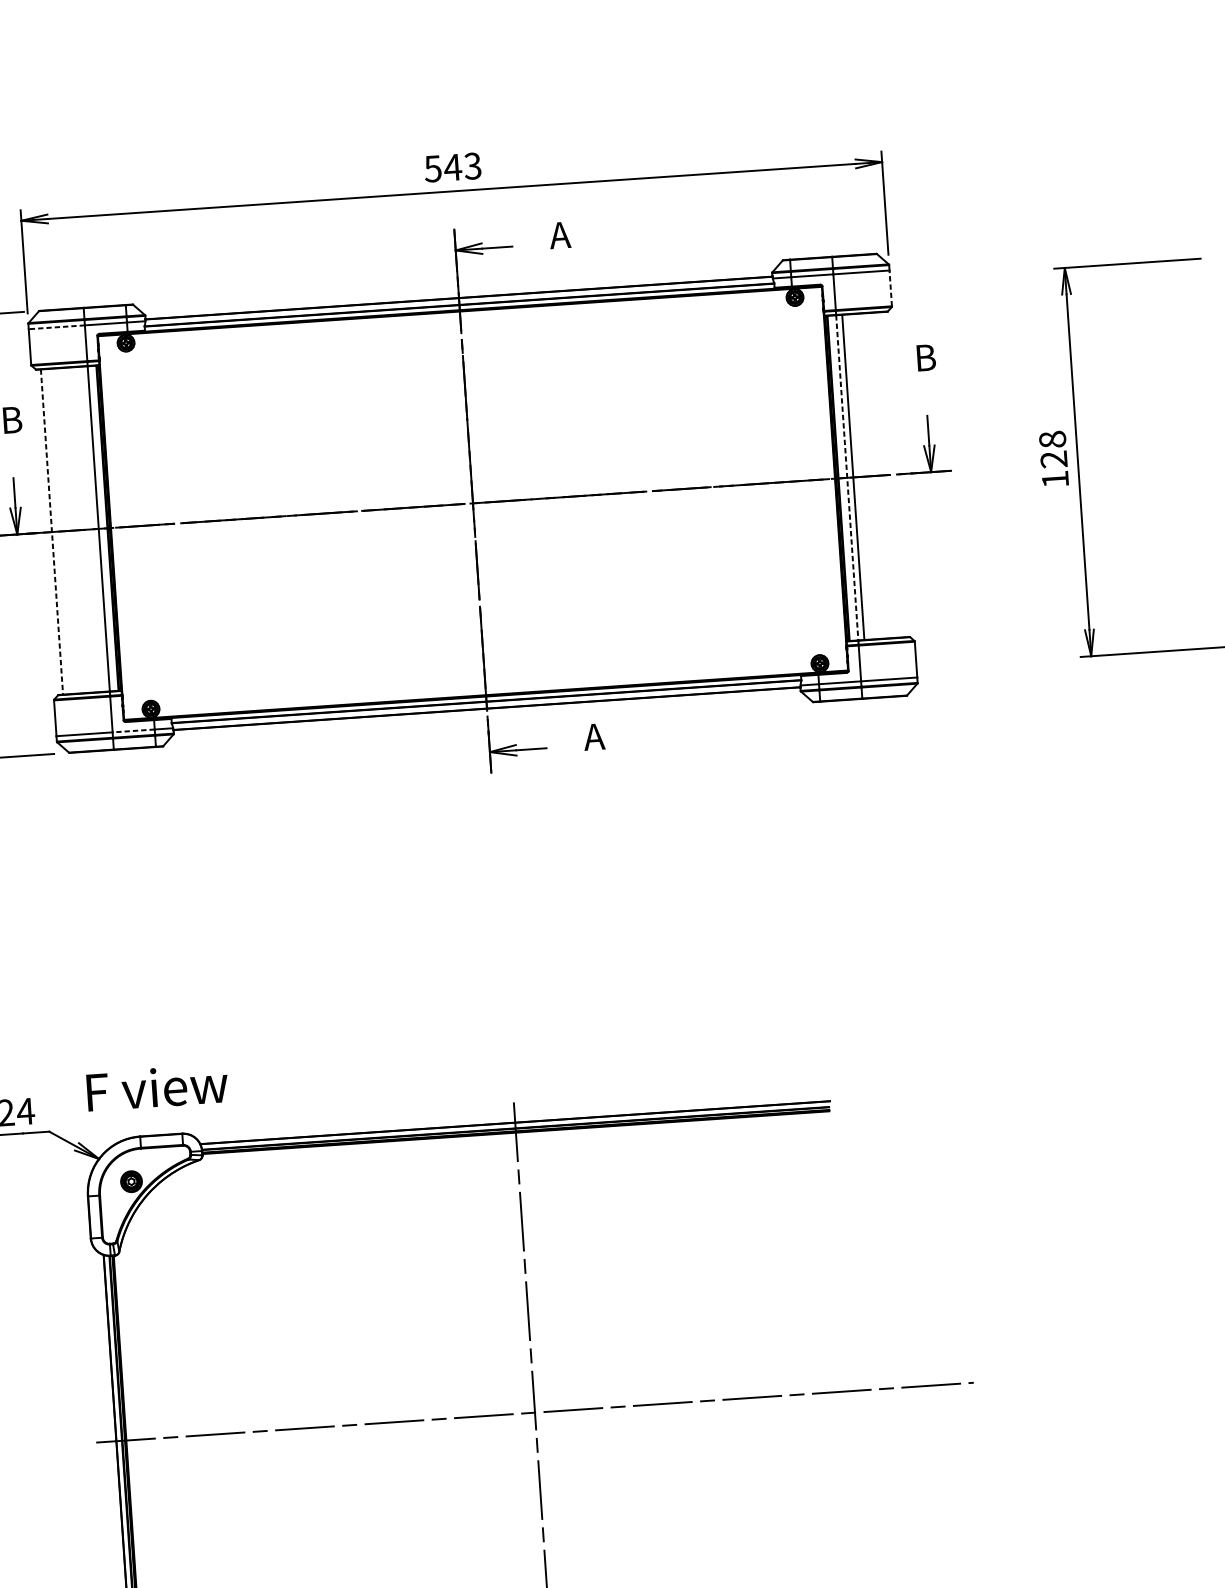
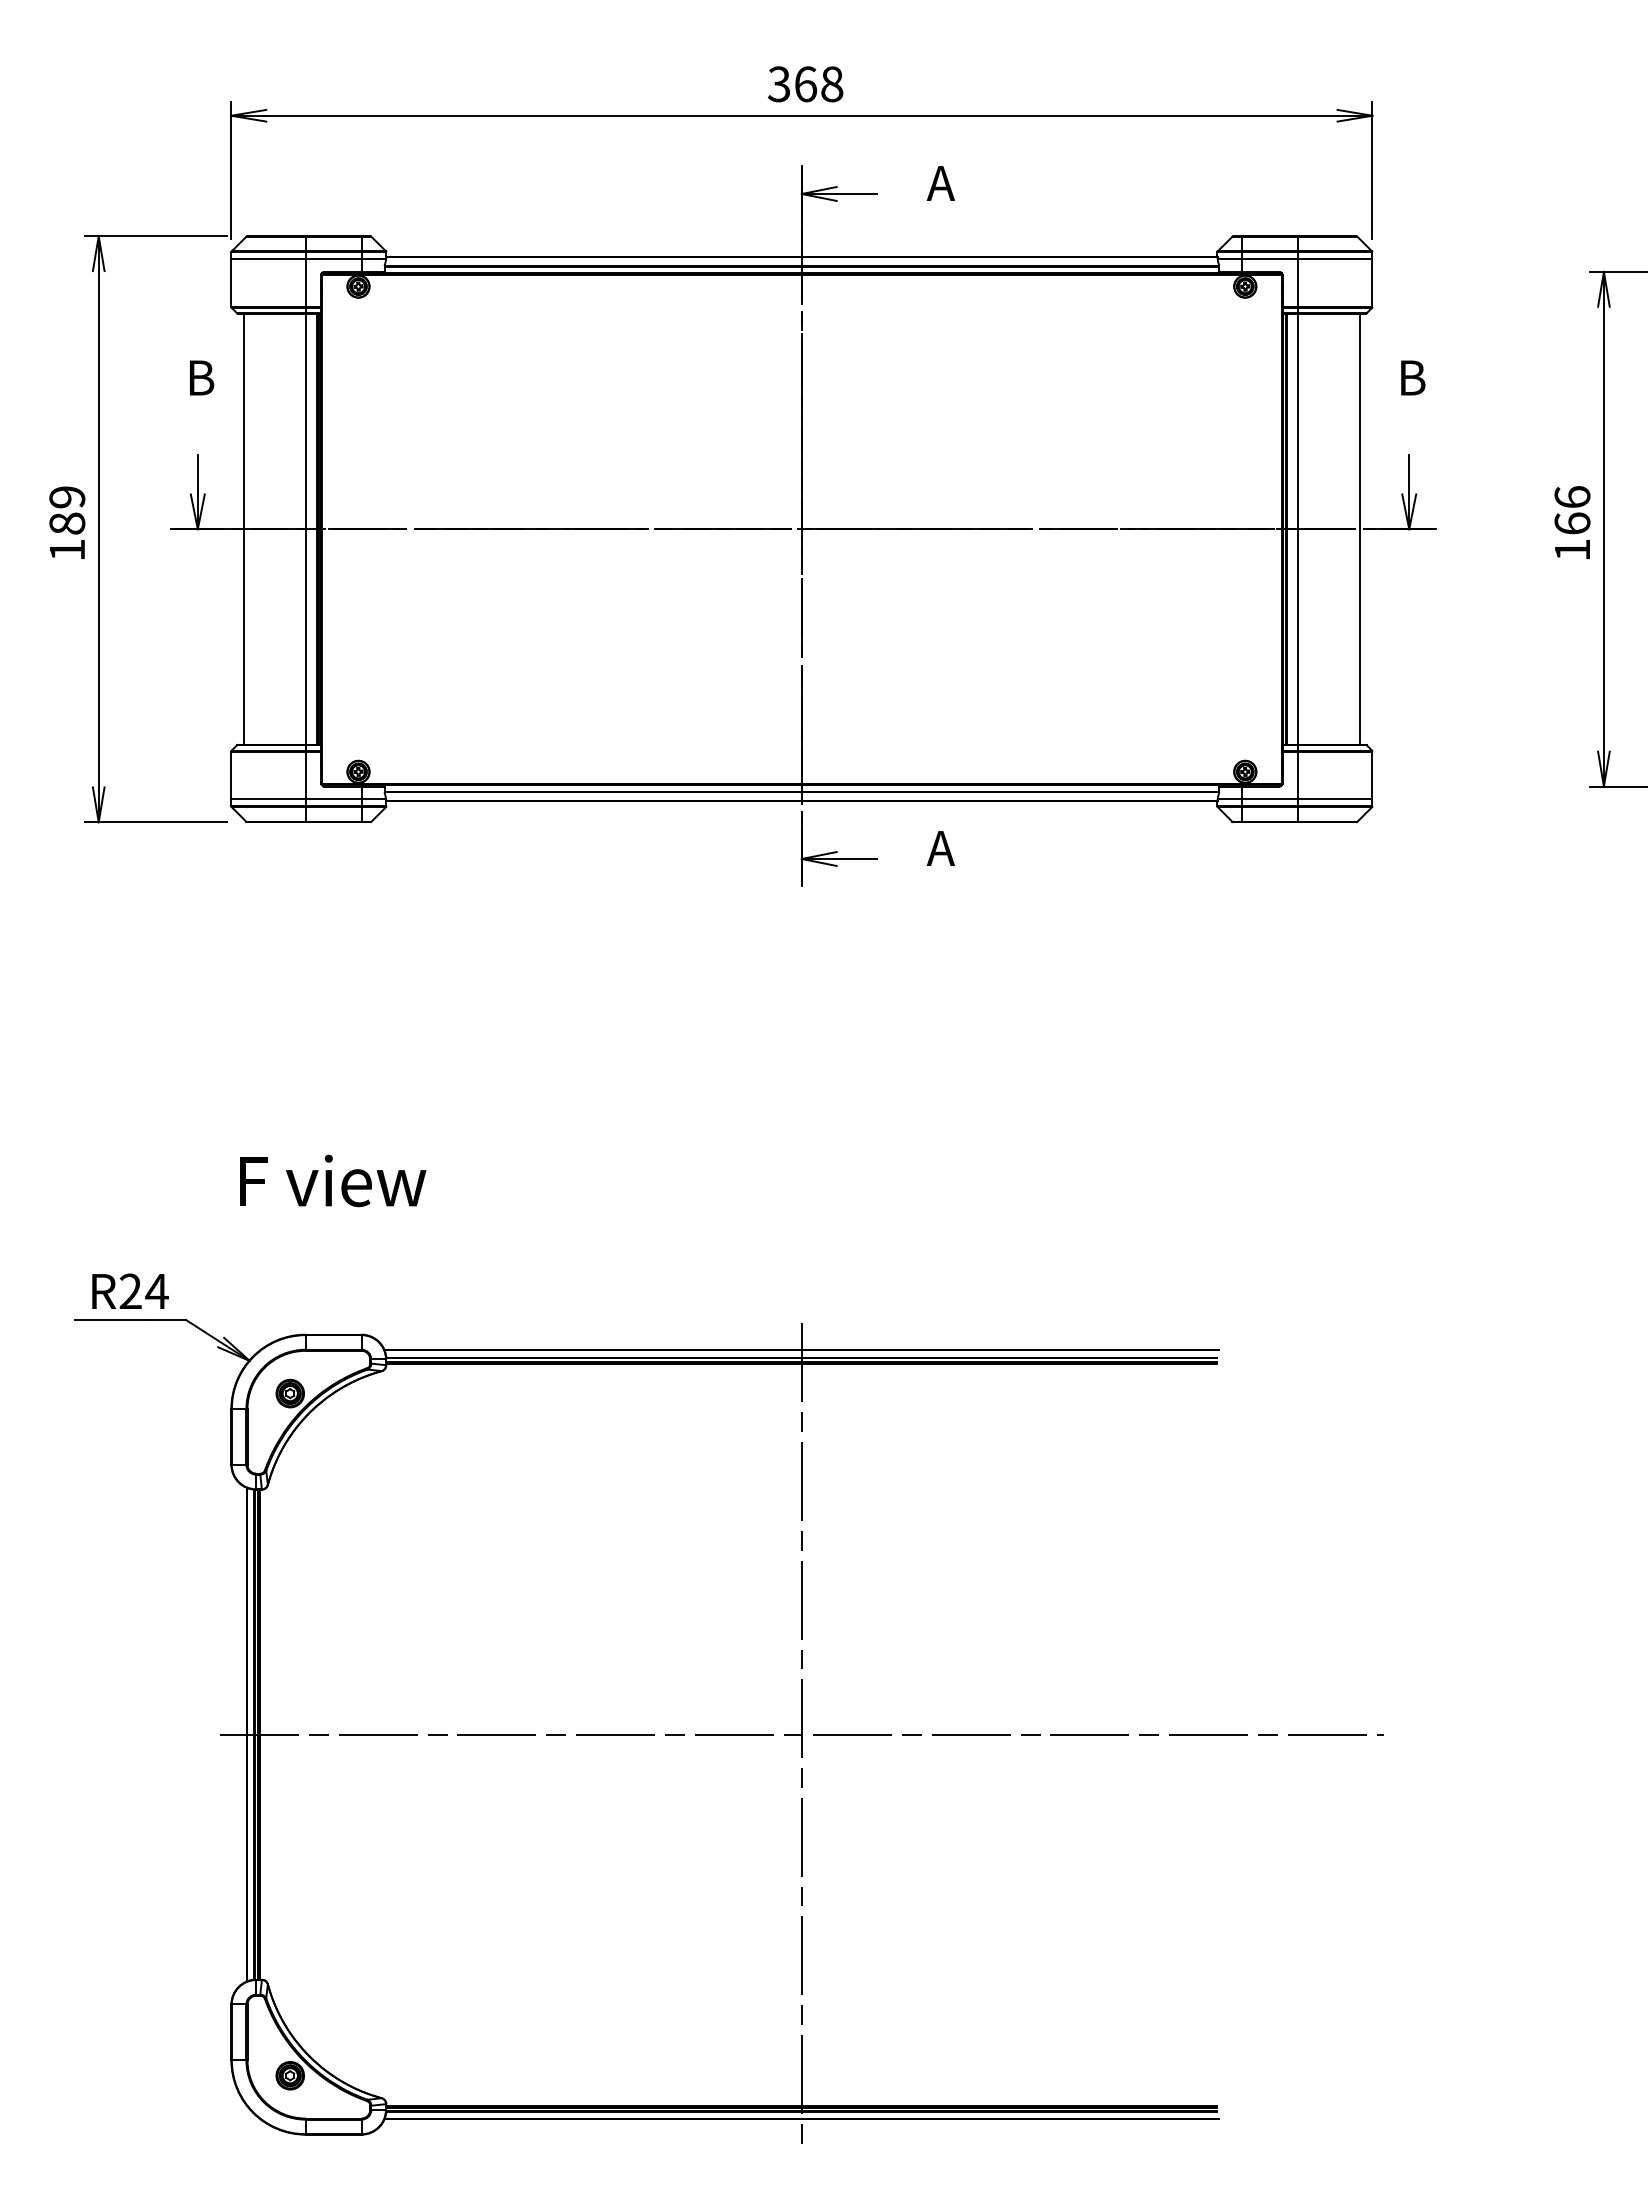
text: (452, 167) -> (805, 84), 543 -> 368
line: (890, 288) -> (1372, 283), dashed -> solid
line: (56, 327) -> (268, 259), dashed -> solid
text: (1053, 449) -> (1572, 510), 128 -> 166
line: (853, 476) -> (1360, 528), moved
line: (847, 478) -> (1298, 529), dashed -> solid
line: (51, 532) -> (243, 529), dashed -> solid
line: (133, 731) -> (333, 799), dashed -> solid
text: (157, 1087) -> (333, 1180), moved

